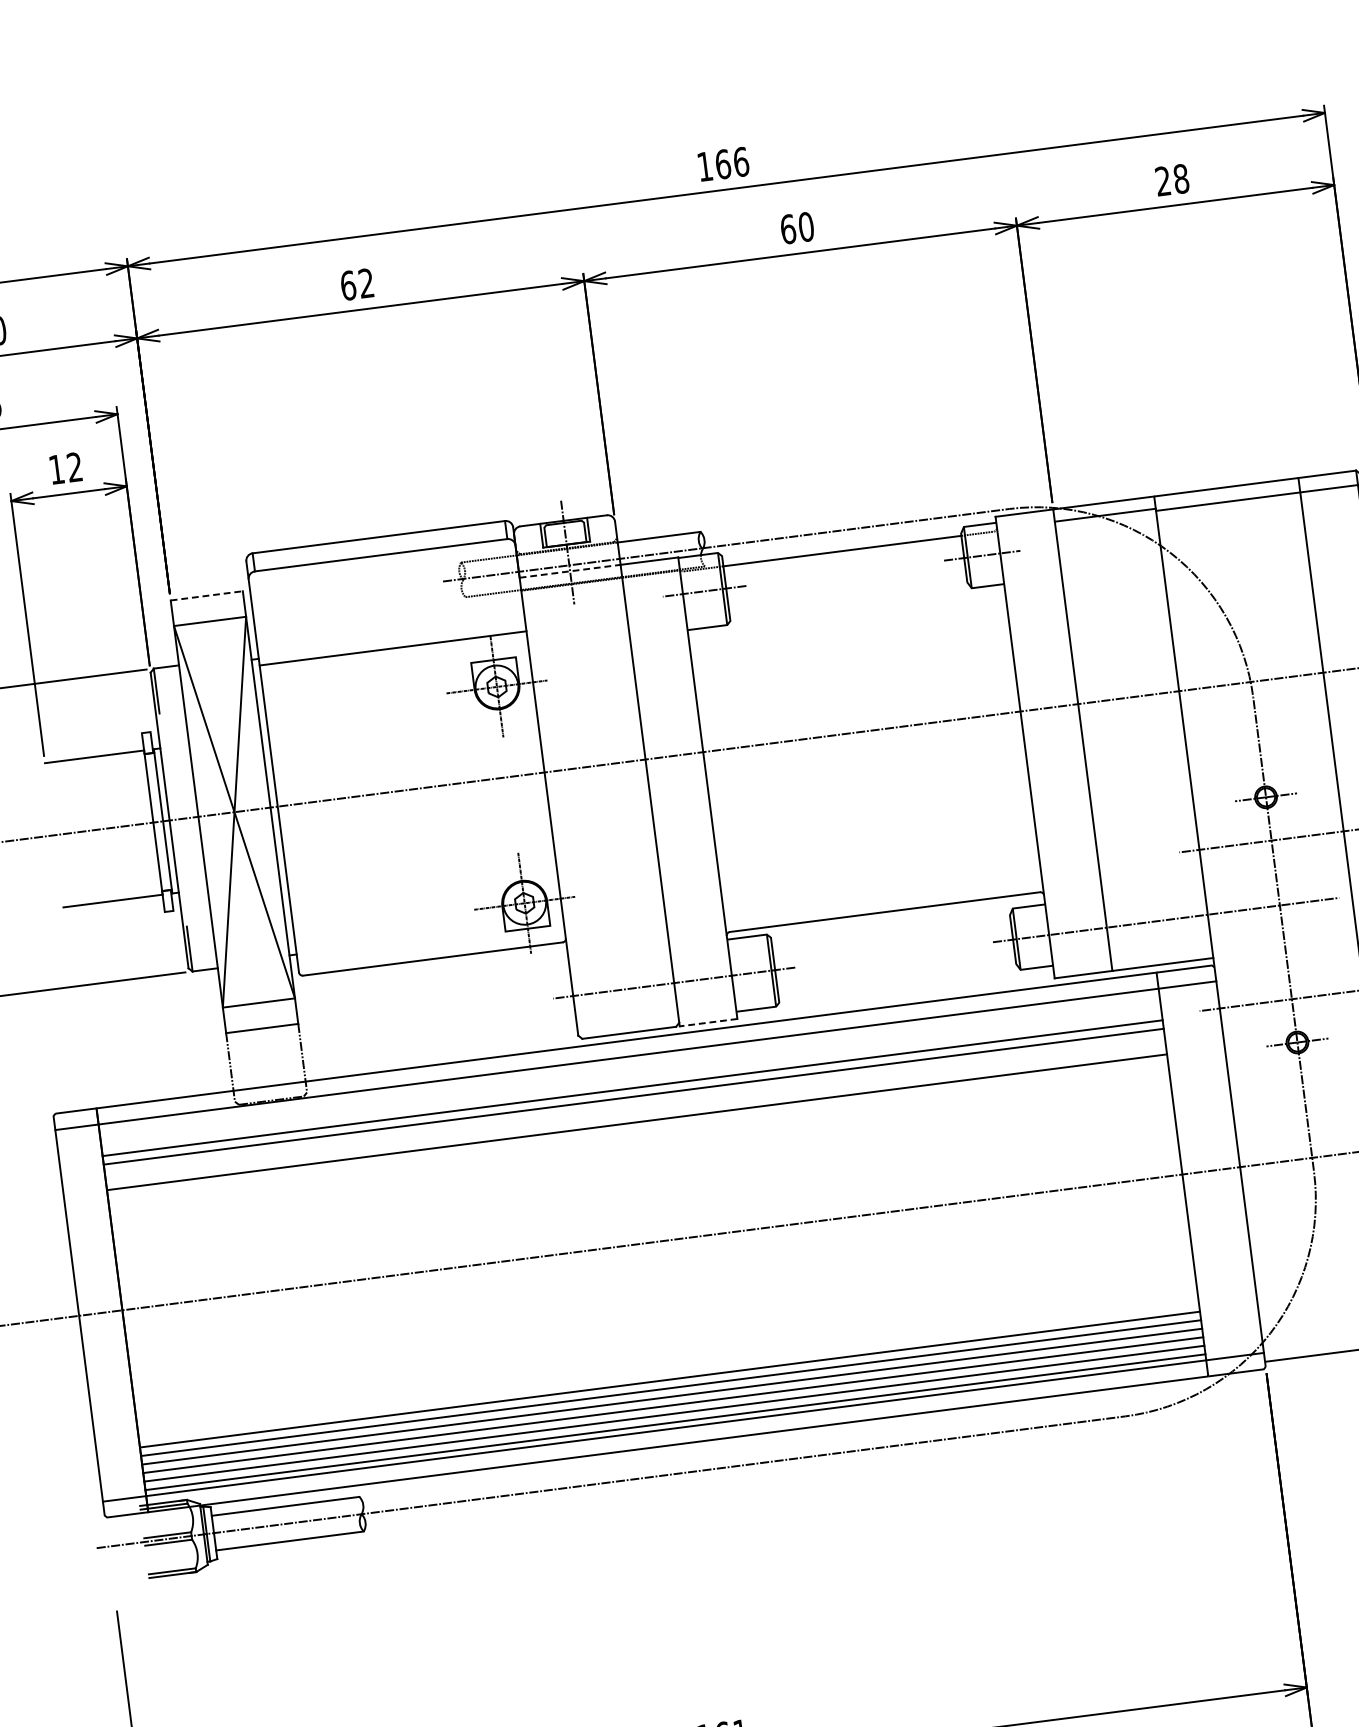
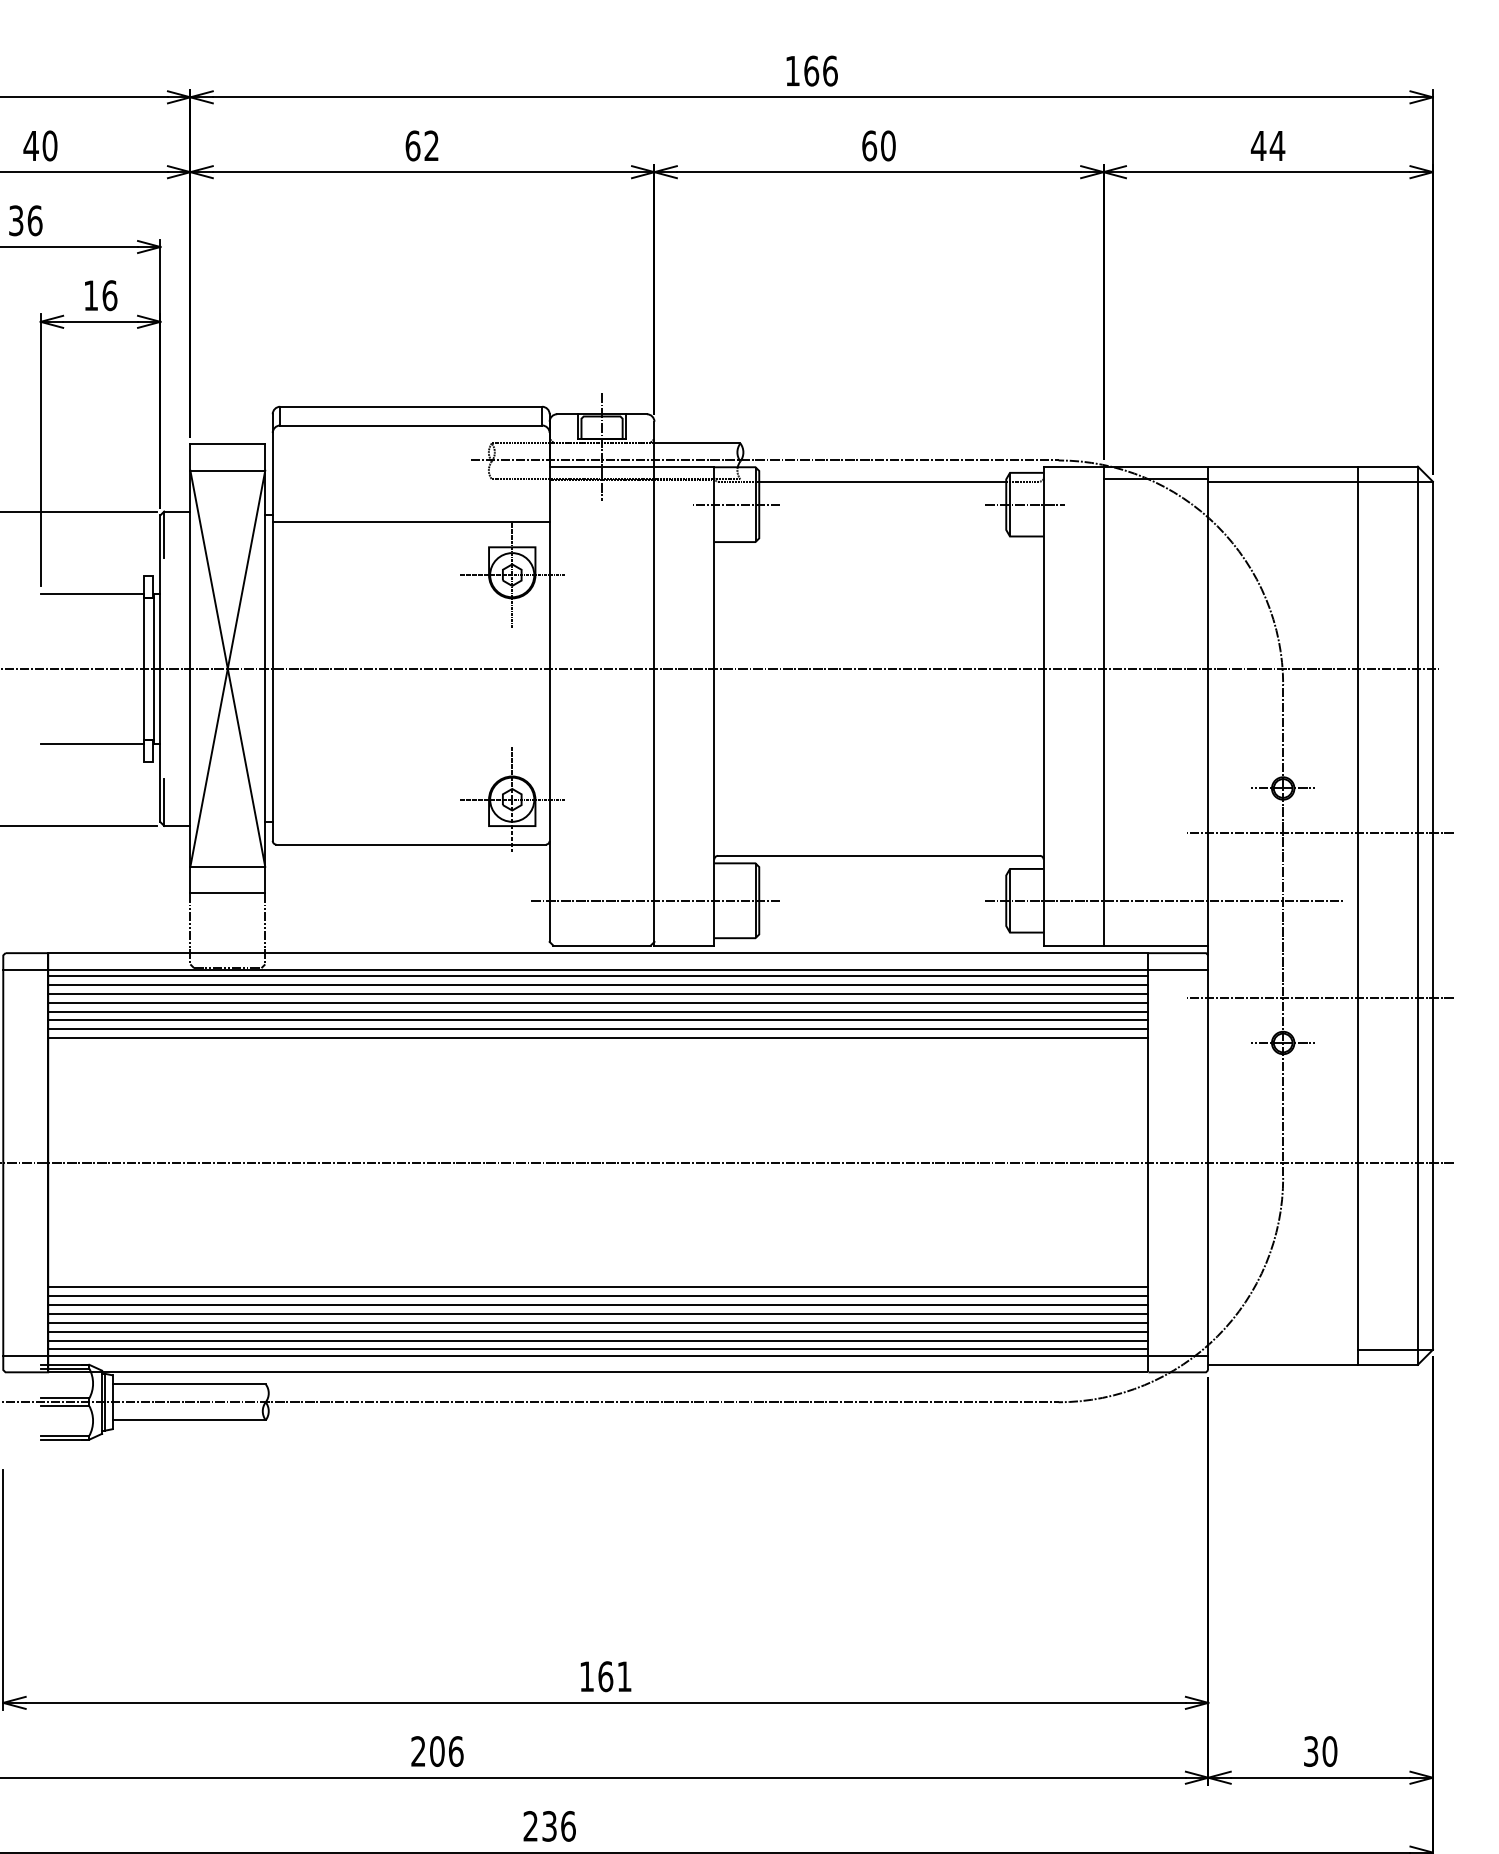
text: (1171, 179) -> (1267, 145), 28 -> 44
text: (74, 467) -> (109, 295), 12 -> 16
line: (570, 571) -> (602, 466), dashed -> solid
line: (207, 596) -> (228, 444), dashed -> solid
line: (708, 1022) -> (684, 945), dashed -> solid
line: (629, 1062) -> (598, 976), added
line: (630, 1070) -> (598, 984), added
line: (631, 1079) -> (598, 993), added
line: (635, 1105) -> (598, 1020), added
line: (636, 1114) -> (598, 1029), added
line: (667, 1362) -> (598, 1287), added
line: (669, 1371) -> (598, 1296), added

